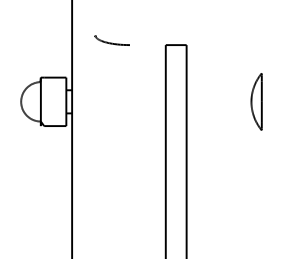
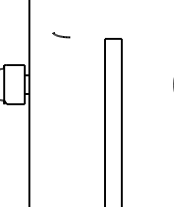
part: (111, 40) -> (61, 35), size x0.6

